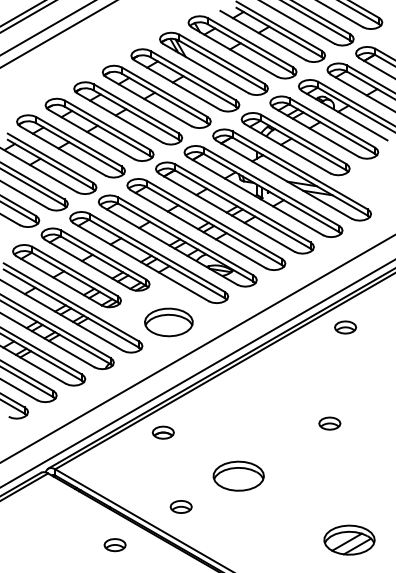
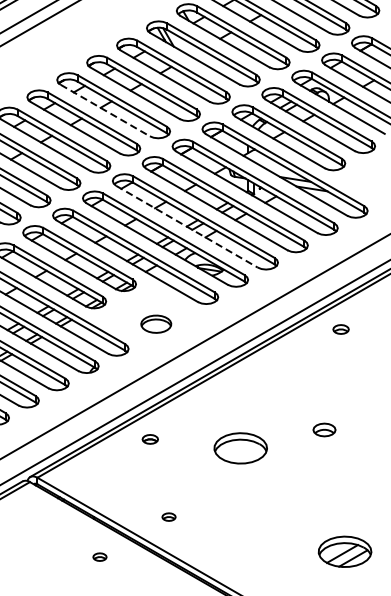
line: (120, 118) -> (105, 111), solid -> dashed
line: (198, 229) -> (187, 227), solid -> dashed
part: (168, 322) -> (155, 324), size x0.6
part: (345, 327) -> (340, 329), size x0.7
part: (162, 432) -> (149, 439), size x0.7
part: (238, 475) -> (240, 447), moved
part: (180, 506) -> (168, 516), size x0.6
part: (114, 545) -> (99, 557), size x0.6

